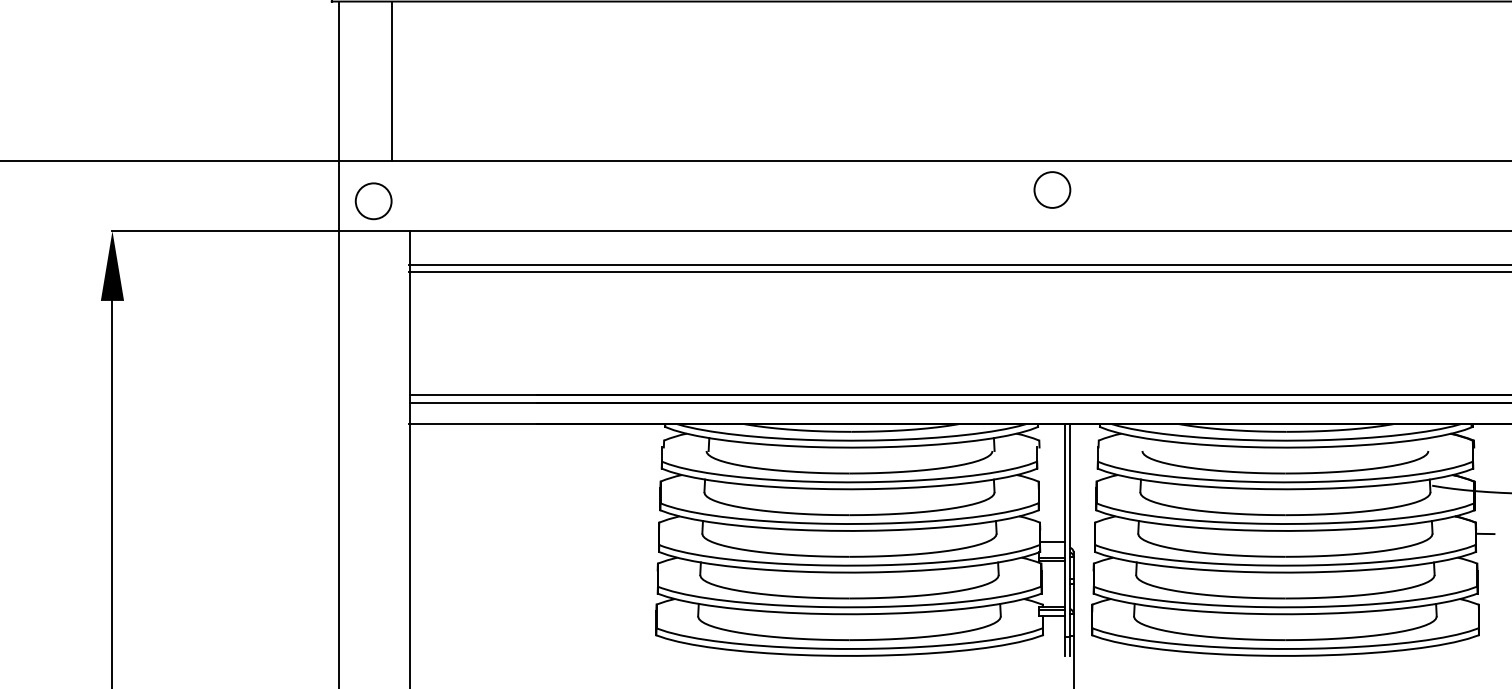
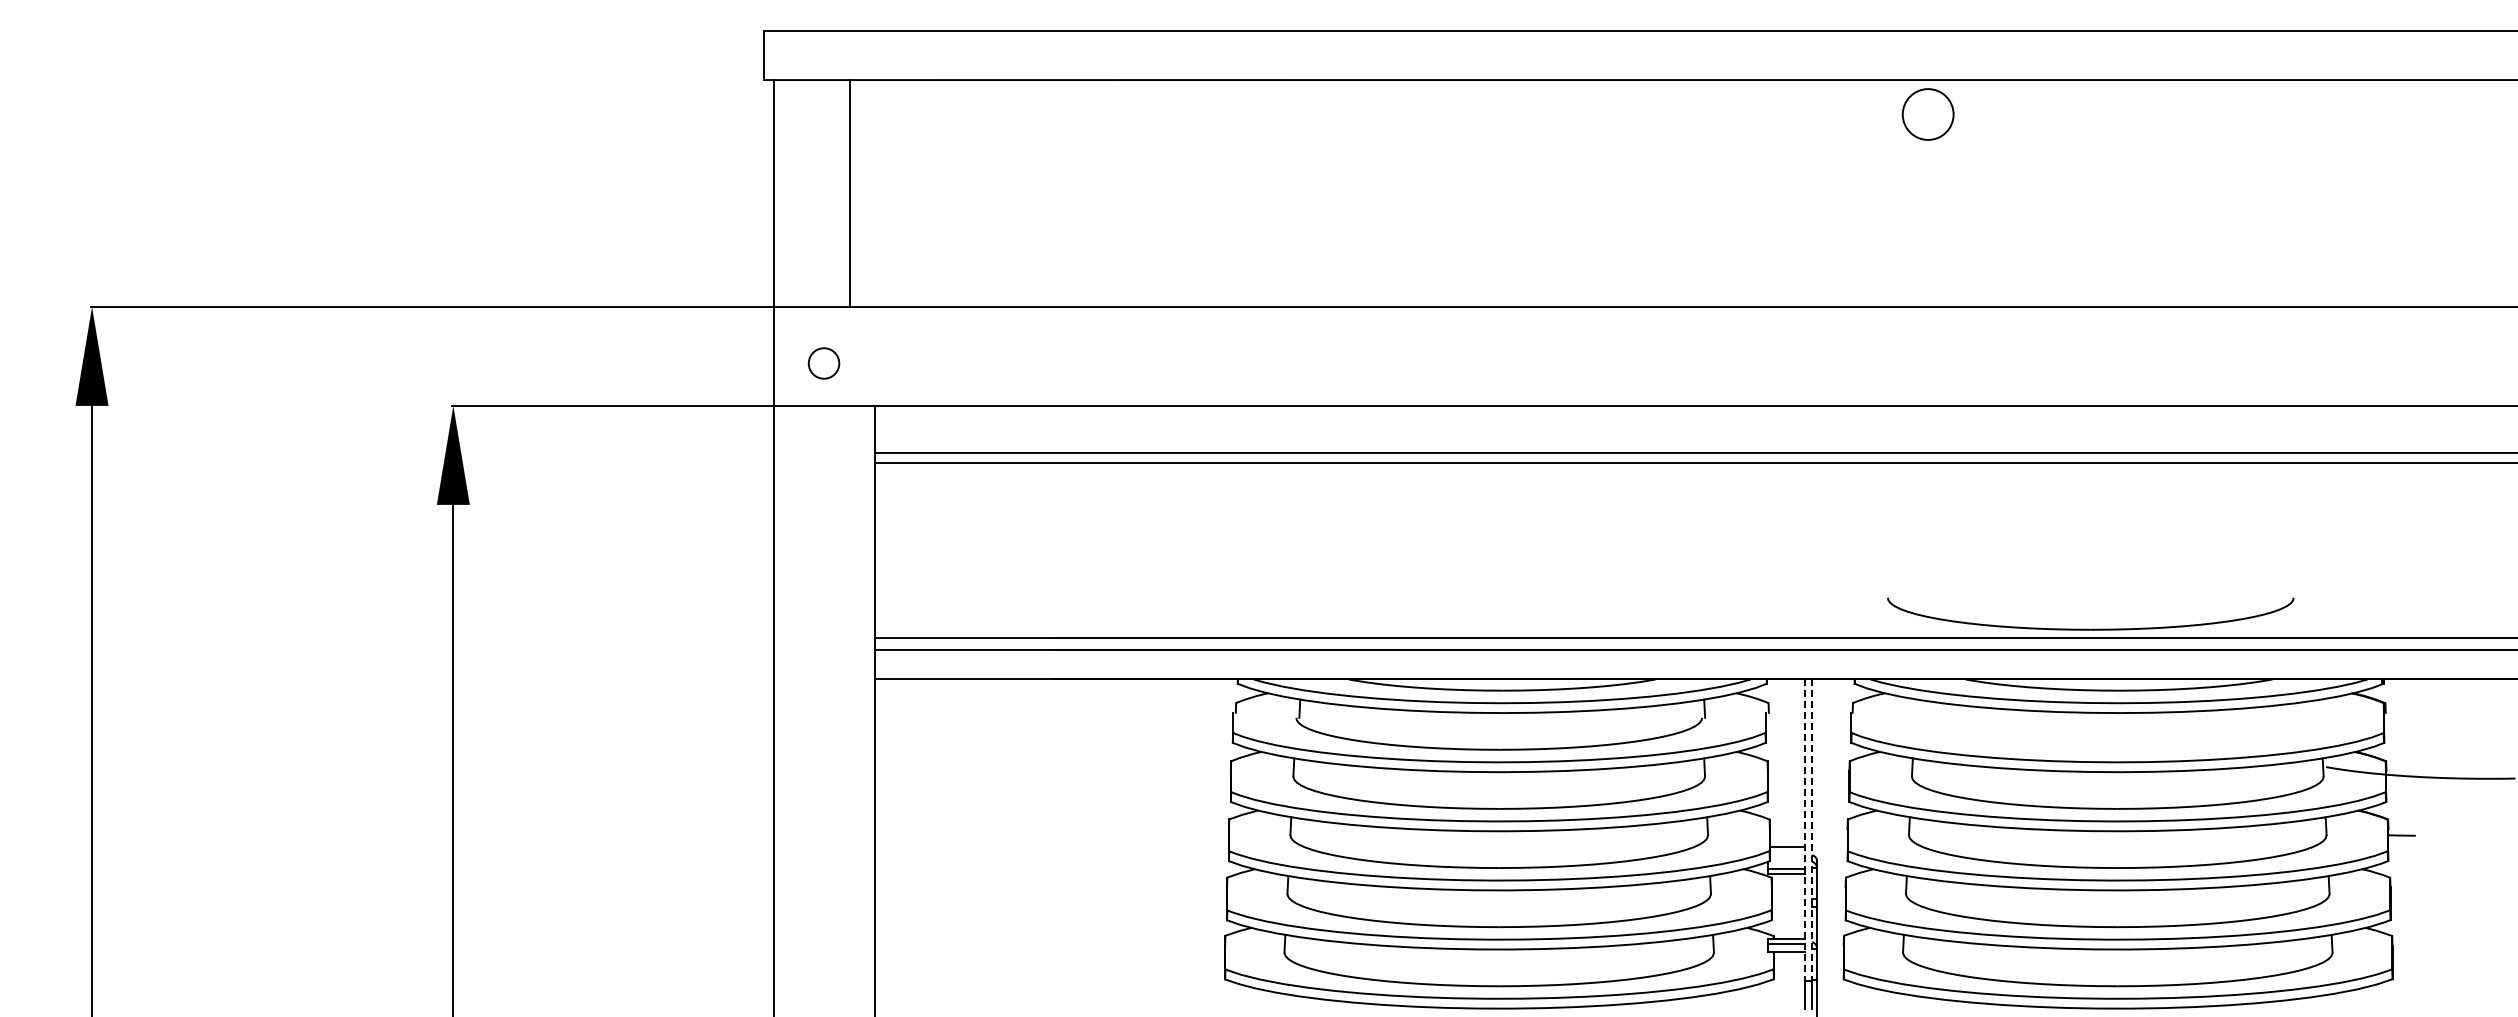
circle: (1051, 190) -> (1927, 114), moved
circle: (373, 201) -> (823, 363), size x0.6
part: (1285, 472) -> (2090, 628), moved
line: (1064, 530) -> (1804, 830), solid -> dashed
line: (1070, 530) -> (1812, 830), solid -> dashed

